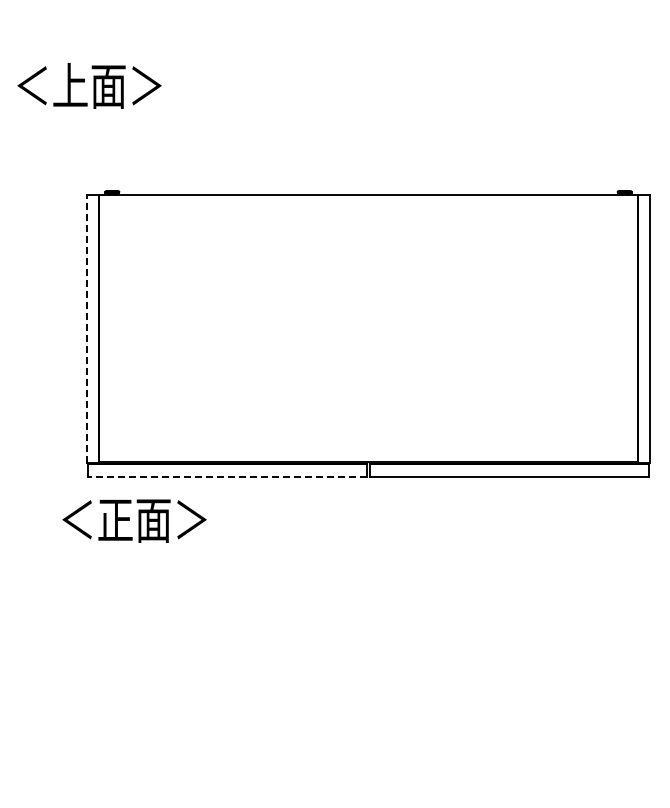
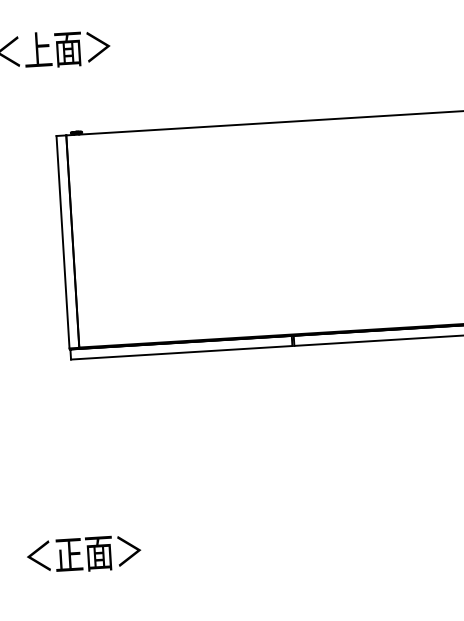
line: (87, 328) -> (63, 241), dashed -> solid
line: (227, 476) -> (181, 352), dashed -> solid
text: (134, 520) -> (84, 554), moved

